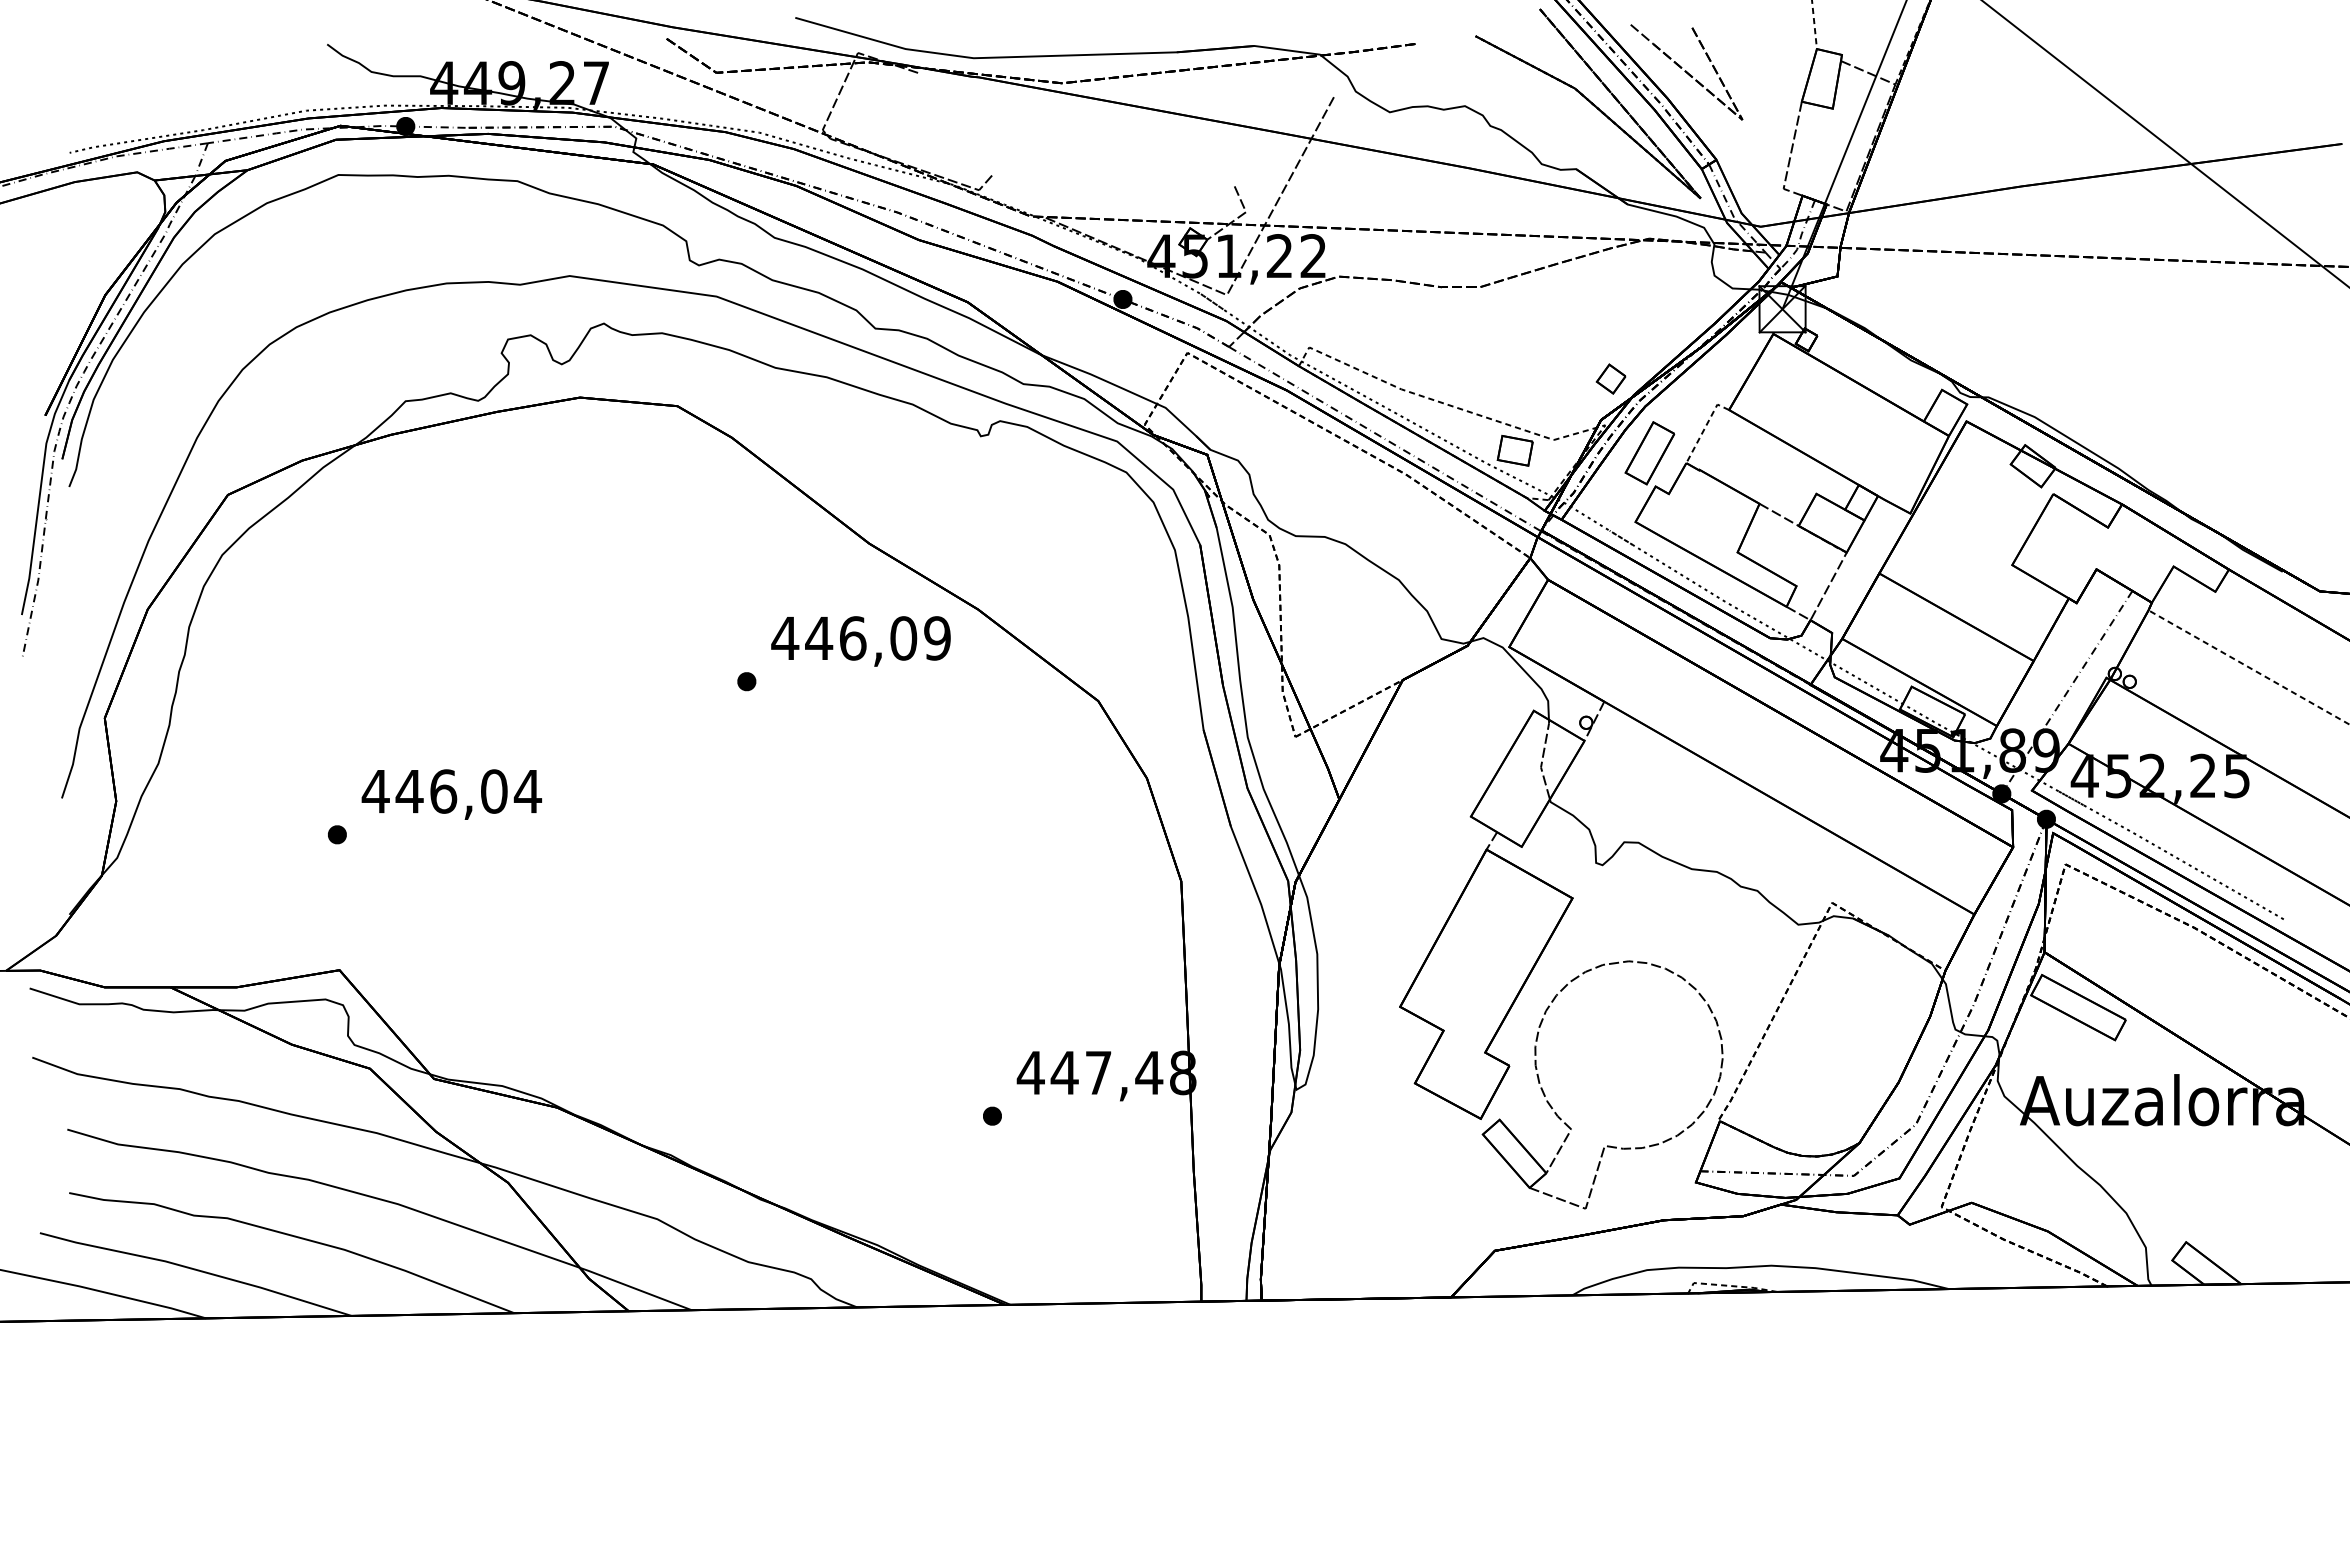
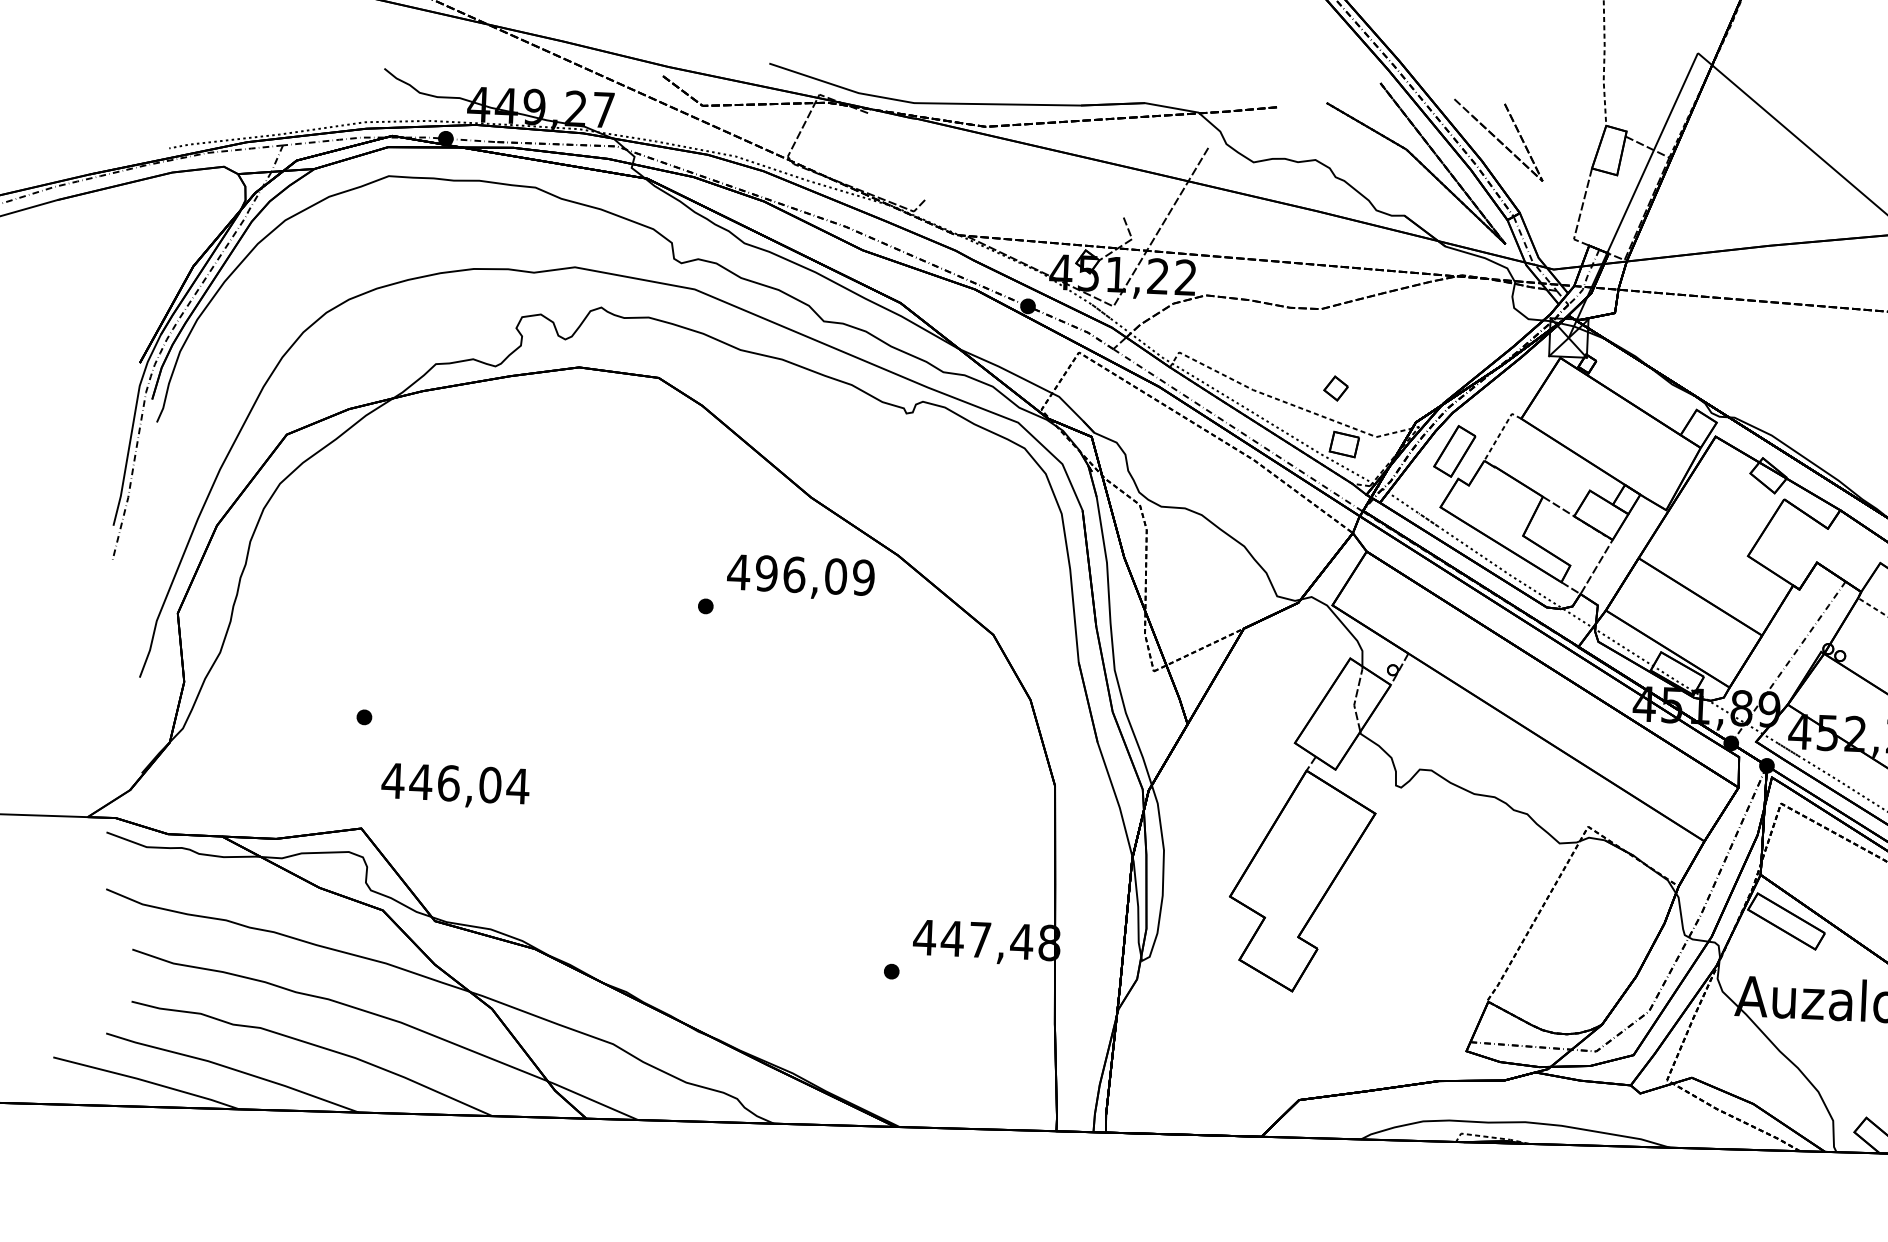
part: (1610, 378) -> (1335, 388), moved
text: (819, 638) -> (766, 573), 446,09 -> 496,09
text: (451, 794) -> (455, 786), moved
part: (1565, 1122) -> (1361, 997), removed

